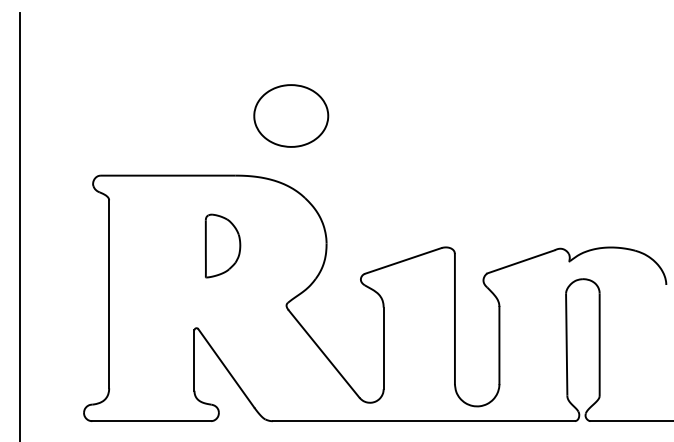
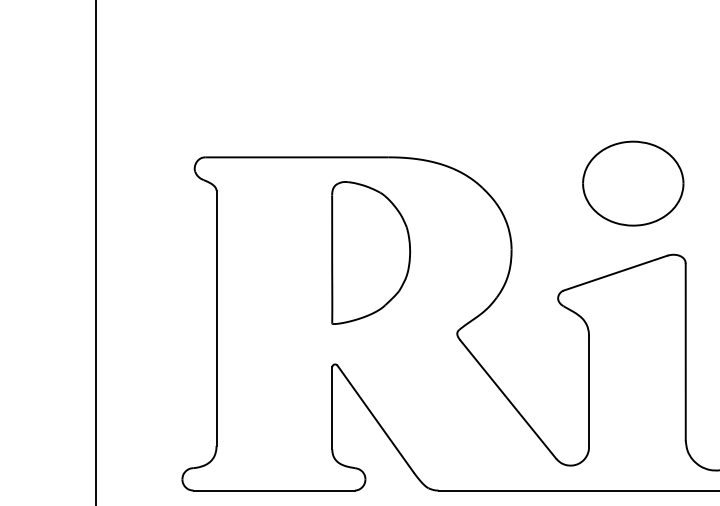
part: (291, 115) -> (633, 182), moved
part: (222, 245) -> (370, 252), size x1.67

